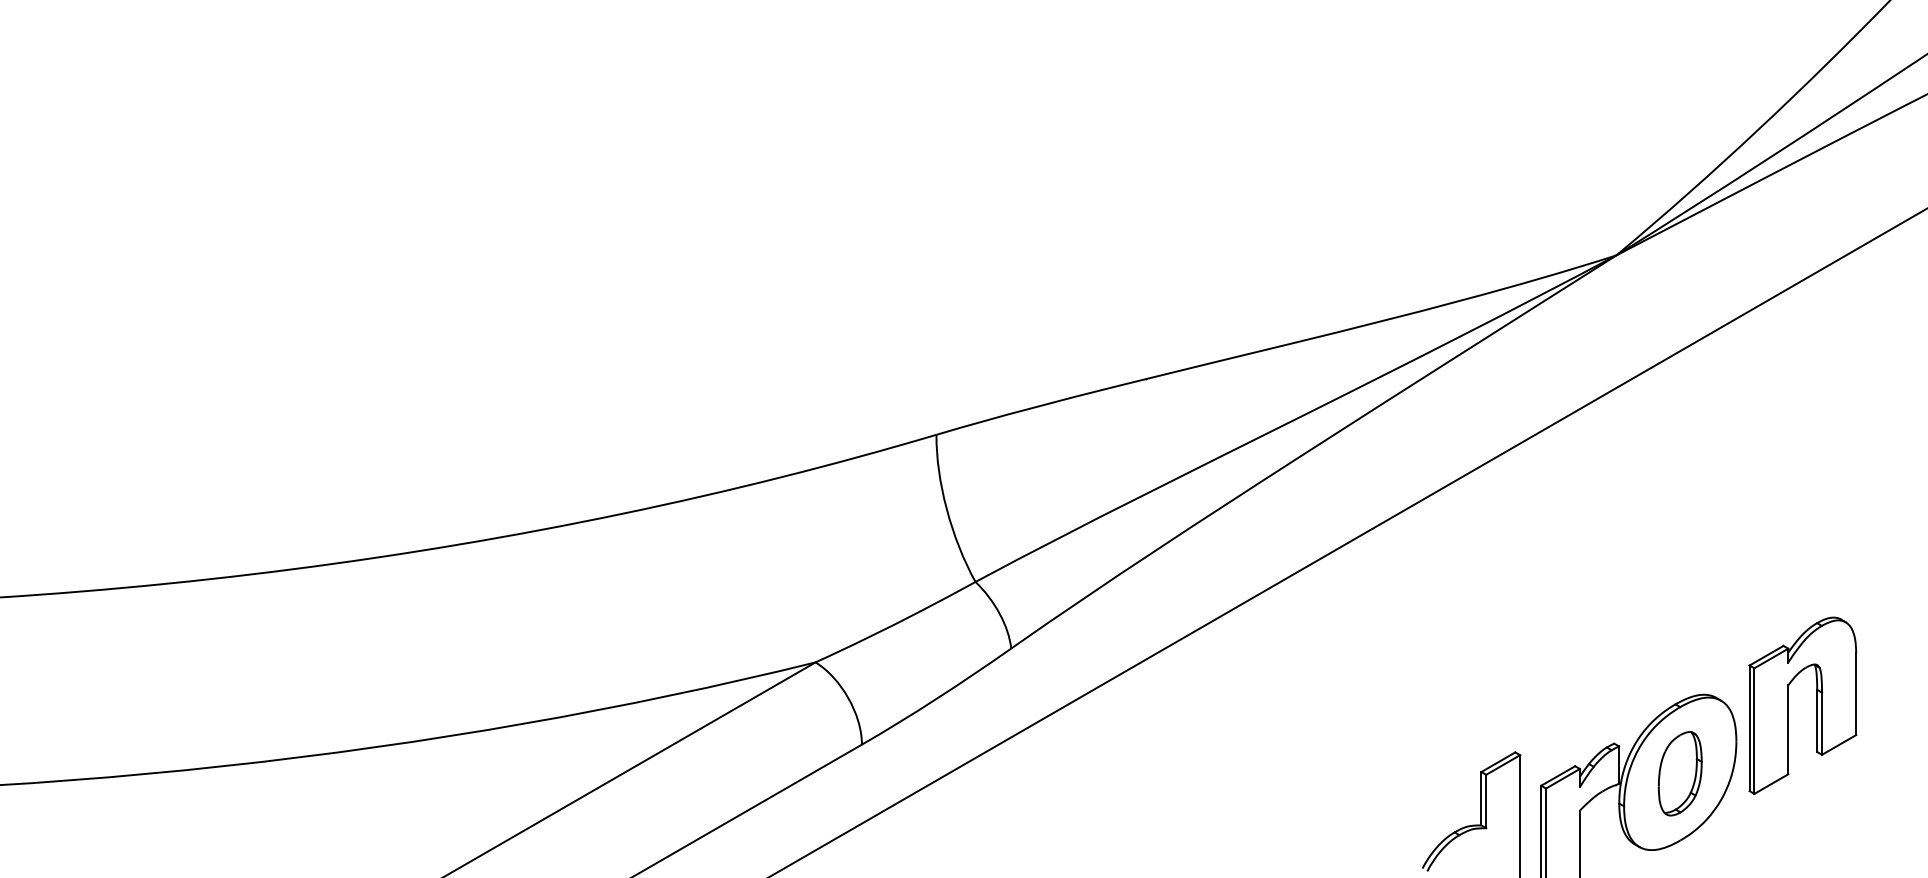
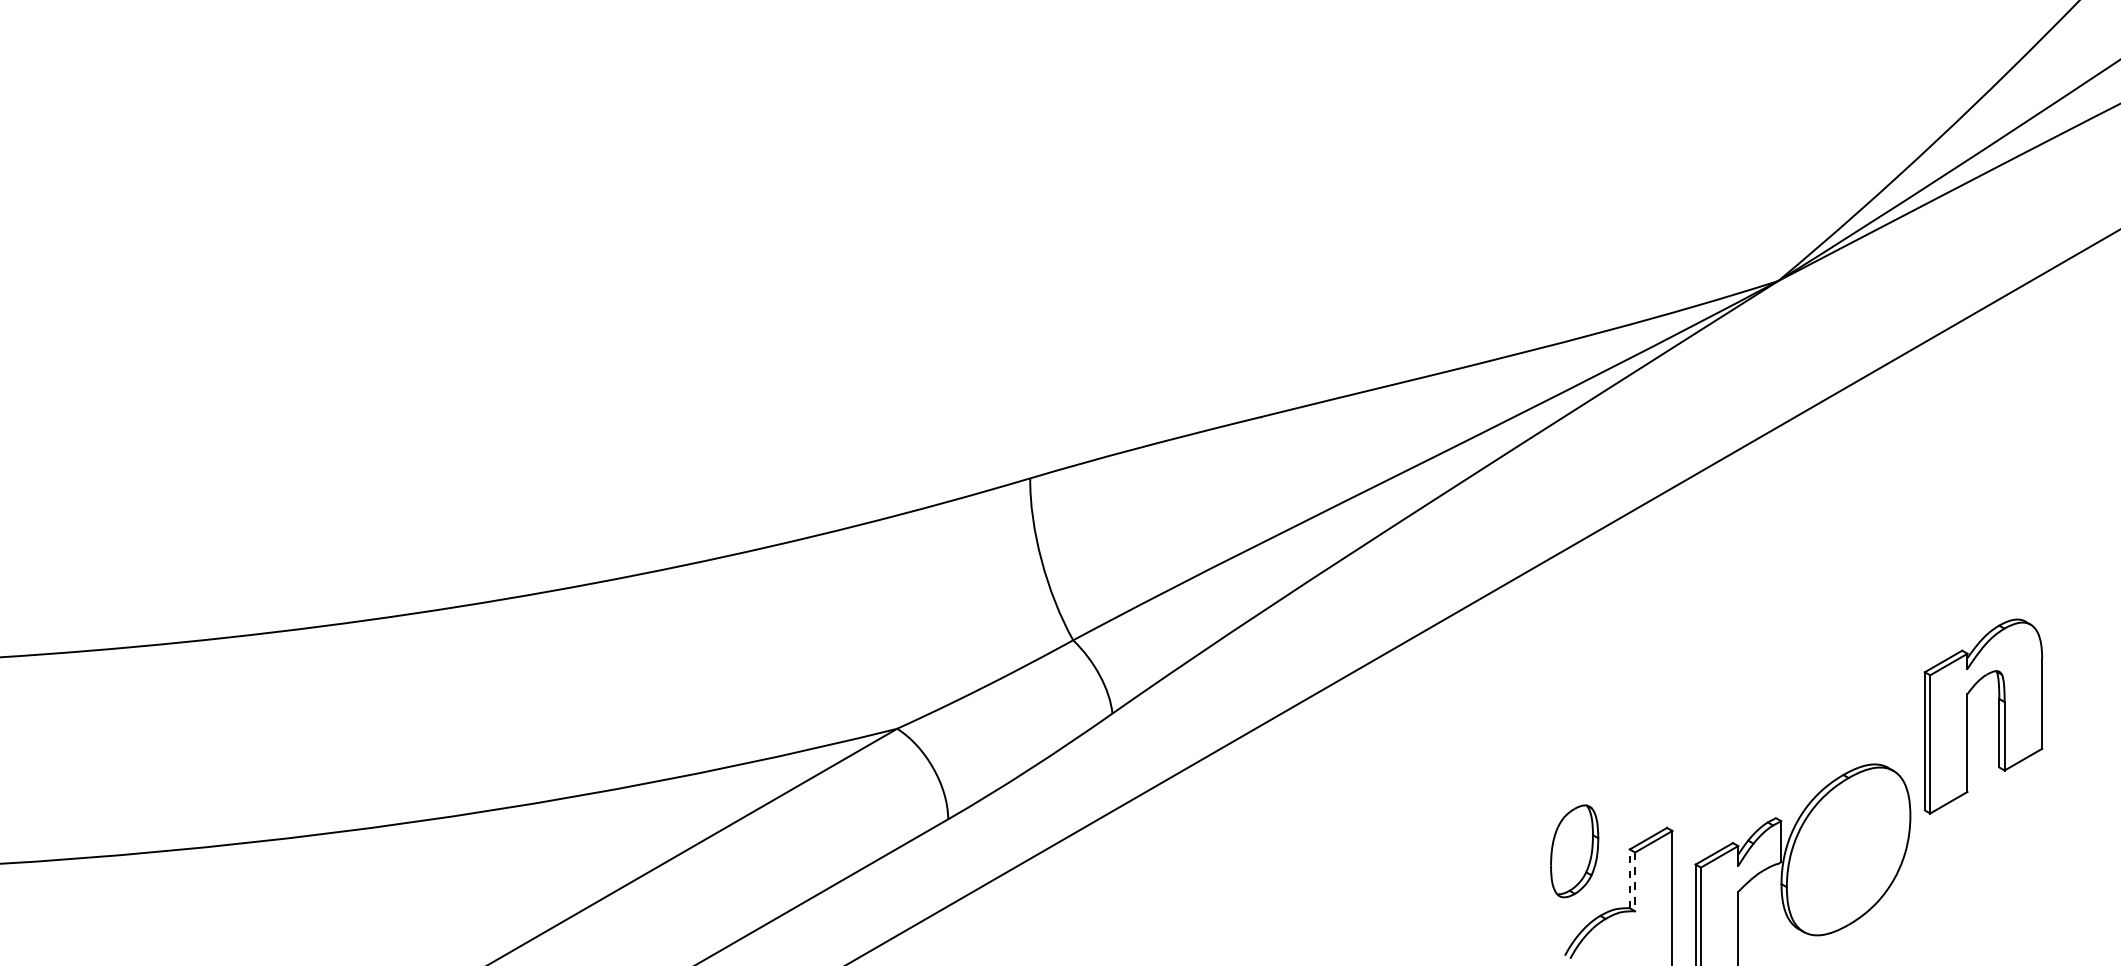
part: (1816, 705) -> (1998, 716), moved
part: (1680, 773) -> (1574, 851), moved
line: (1481, 798) -> (1629, 878), solid -> dashed
line: (1486, 802) -> (1635, 882), solid -> dashed

